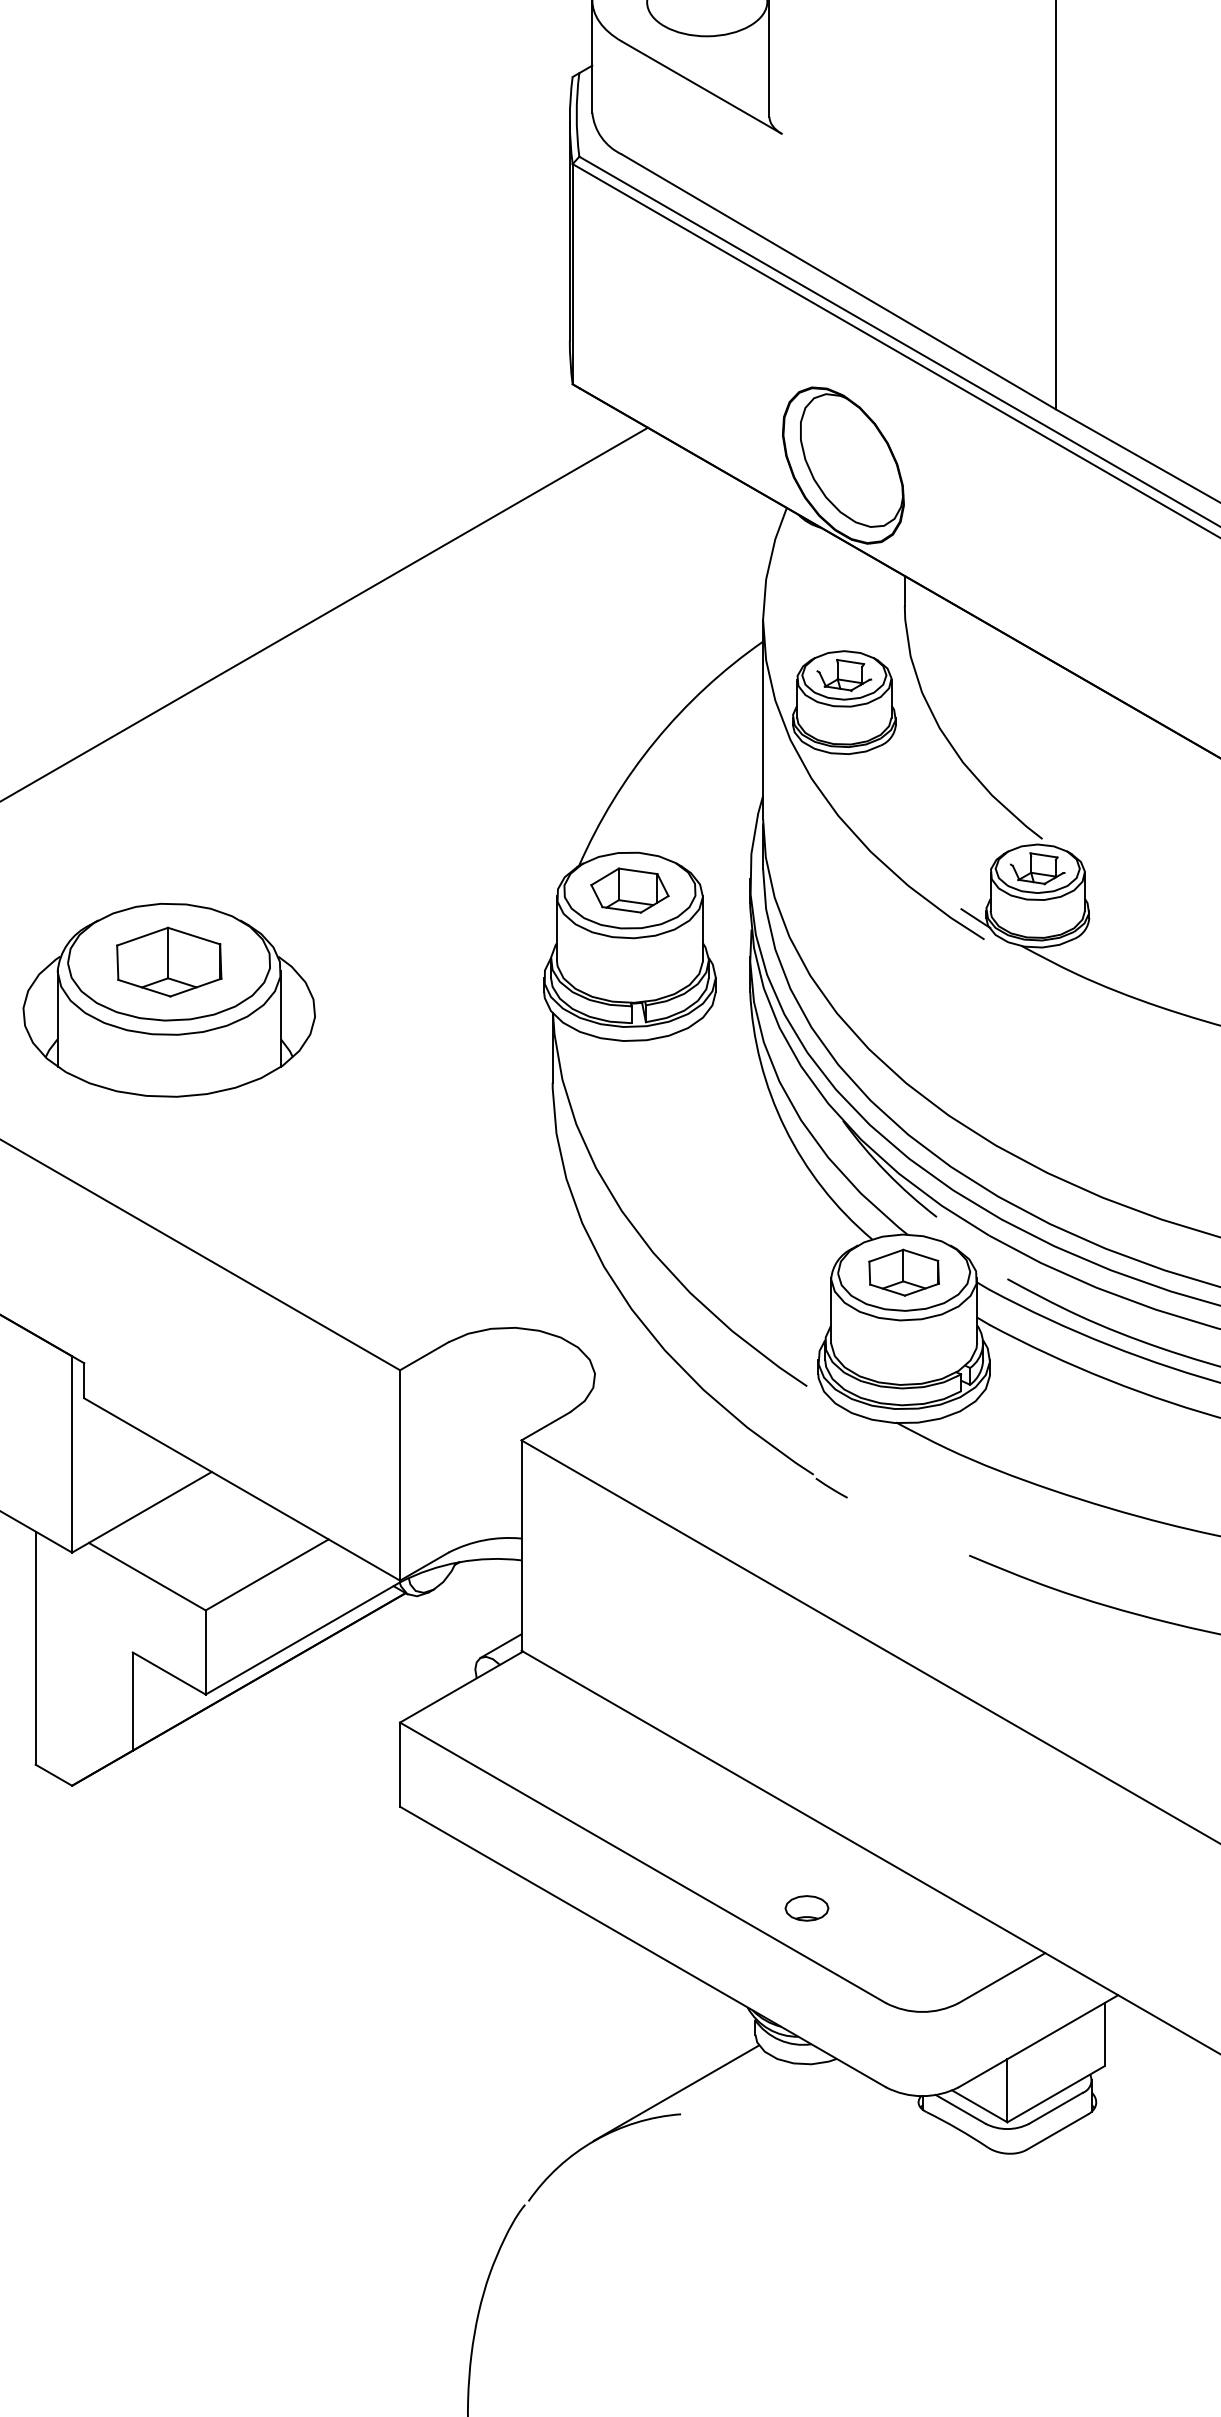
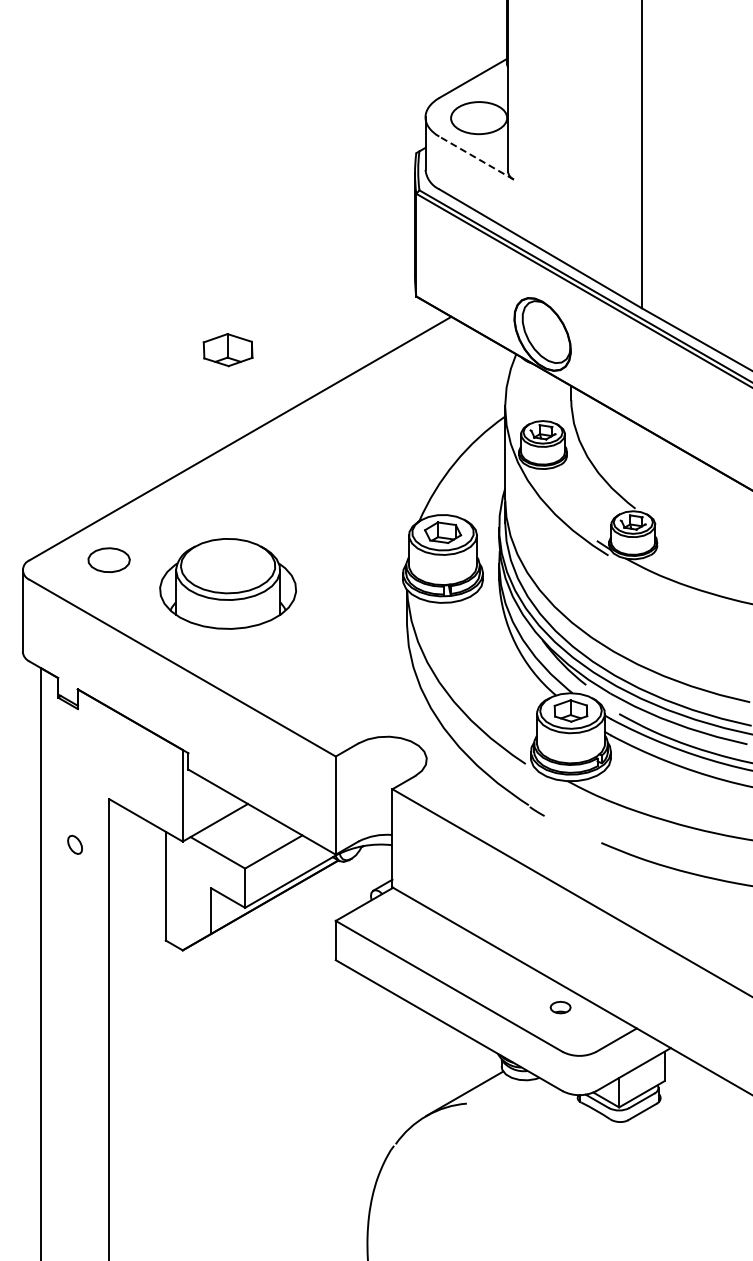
line: (701, 86) -> (476, 157), solid -> dashed
part: (167, 962) -> (227, 350), moved
part: (806, 1908) -> (560, 1007), moved

